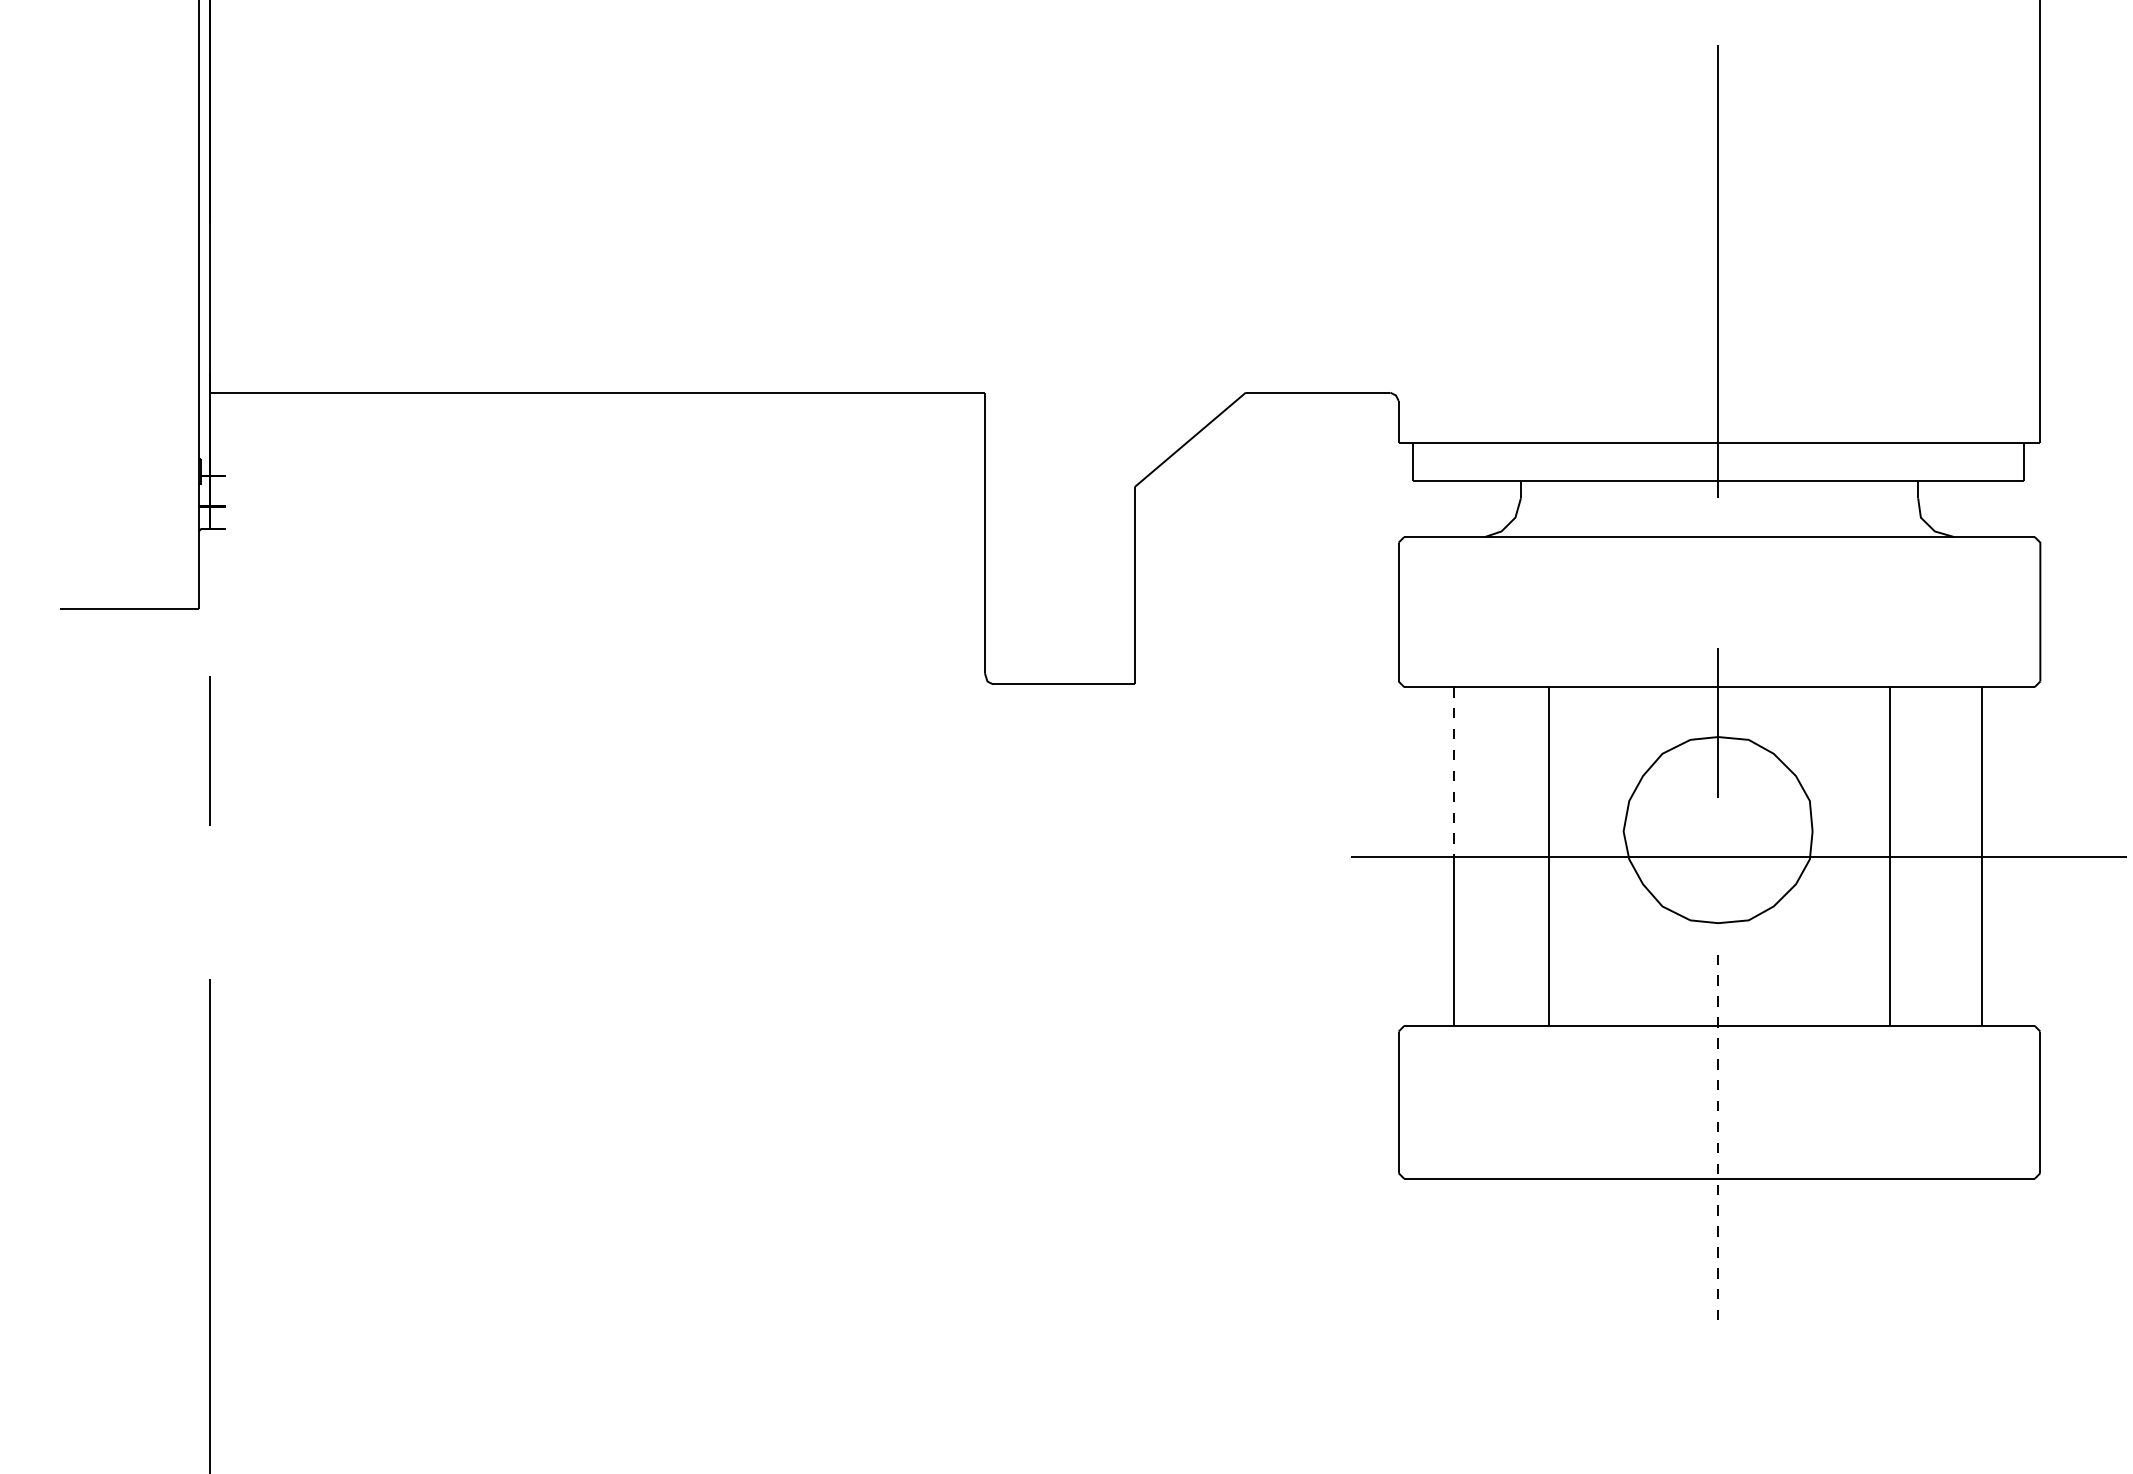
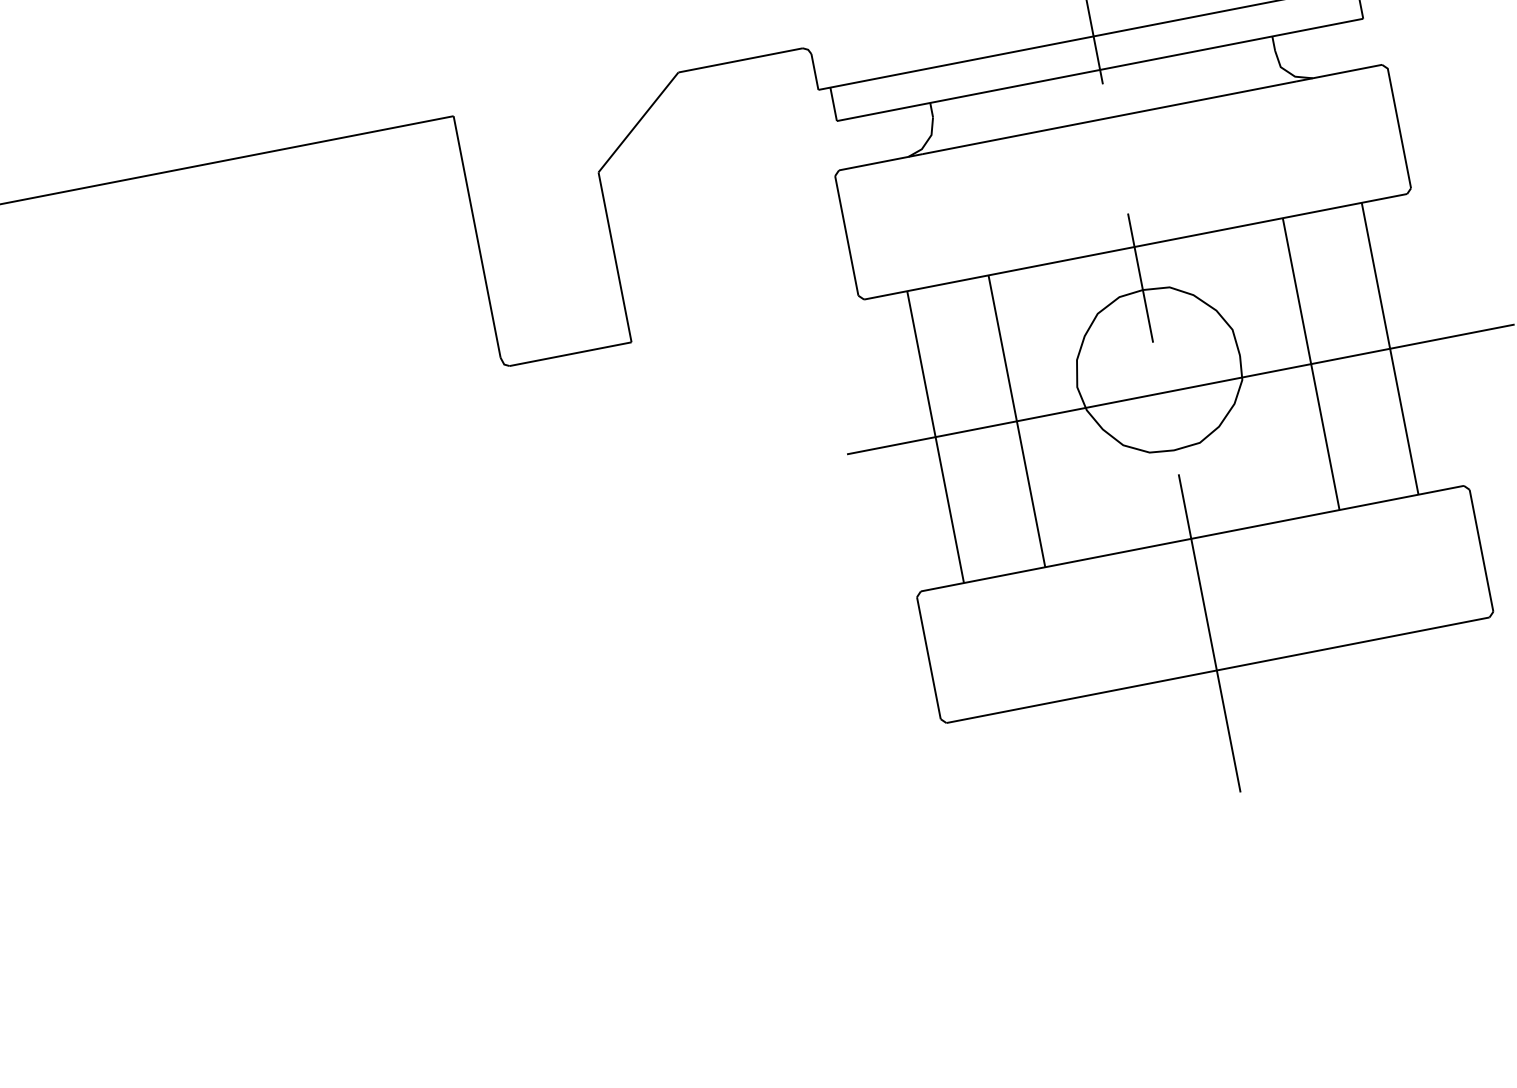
line: (1454, 771) -> (921, 363), dashed -> solid
line: (1718, 1135) -> (1209, 633), dashed -> solid

